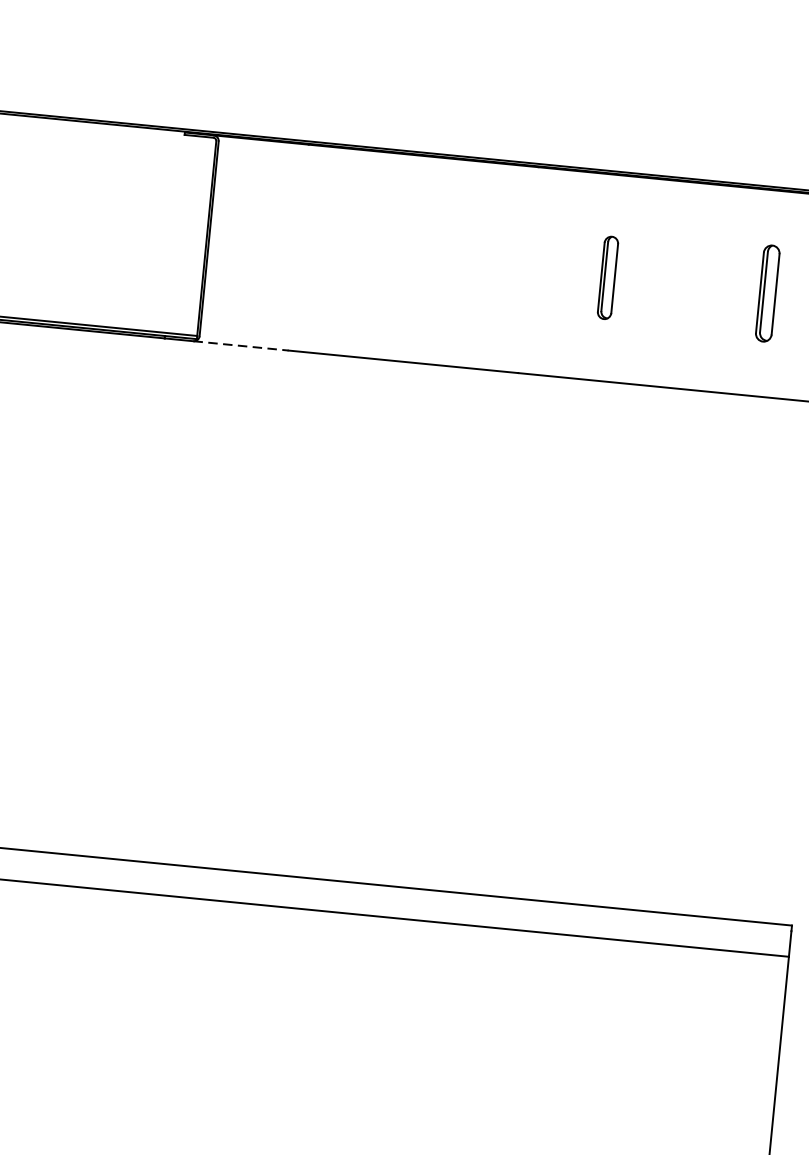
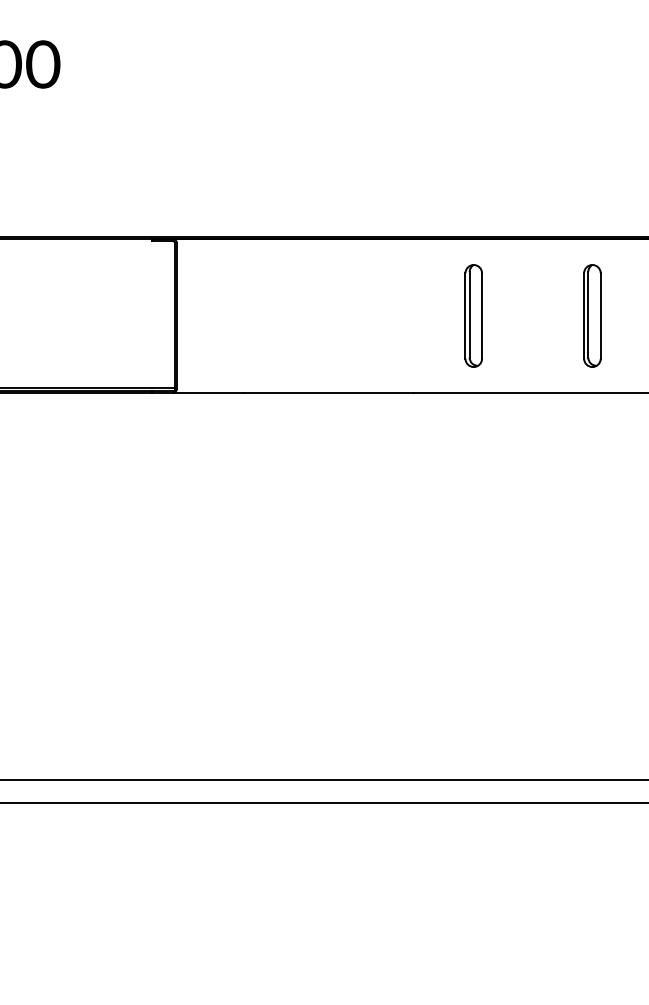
part: (607, 277) -> (473, 315), size x1.67
part: (767, 292) -> (592, 315), size x1.43
line: (241, 345) -> (208, 392), dashed -> solid

